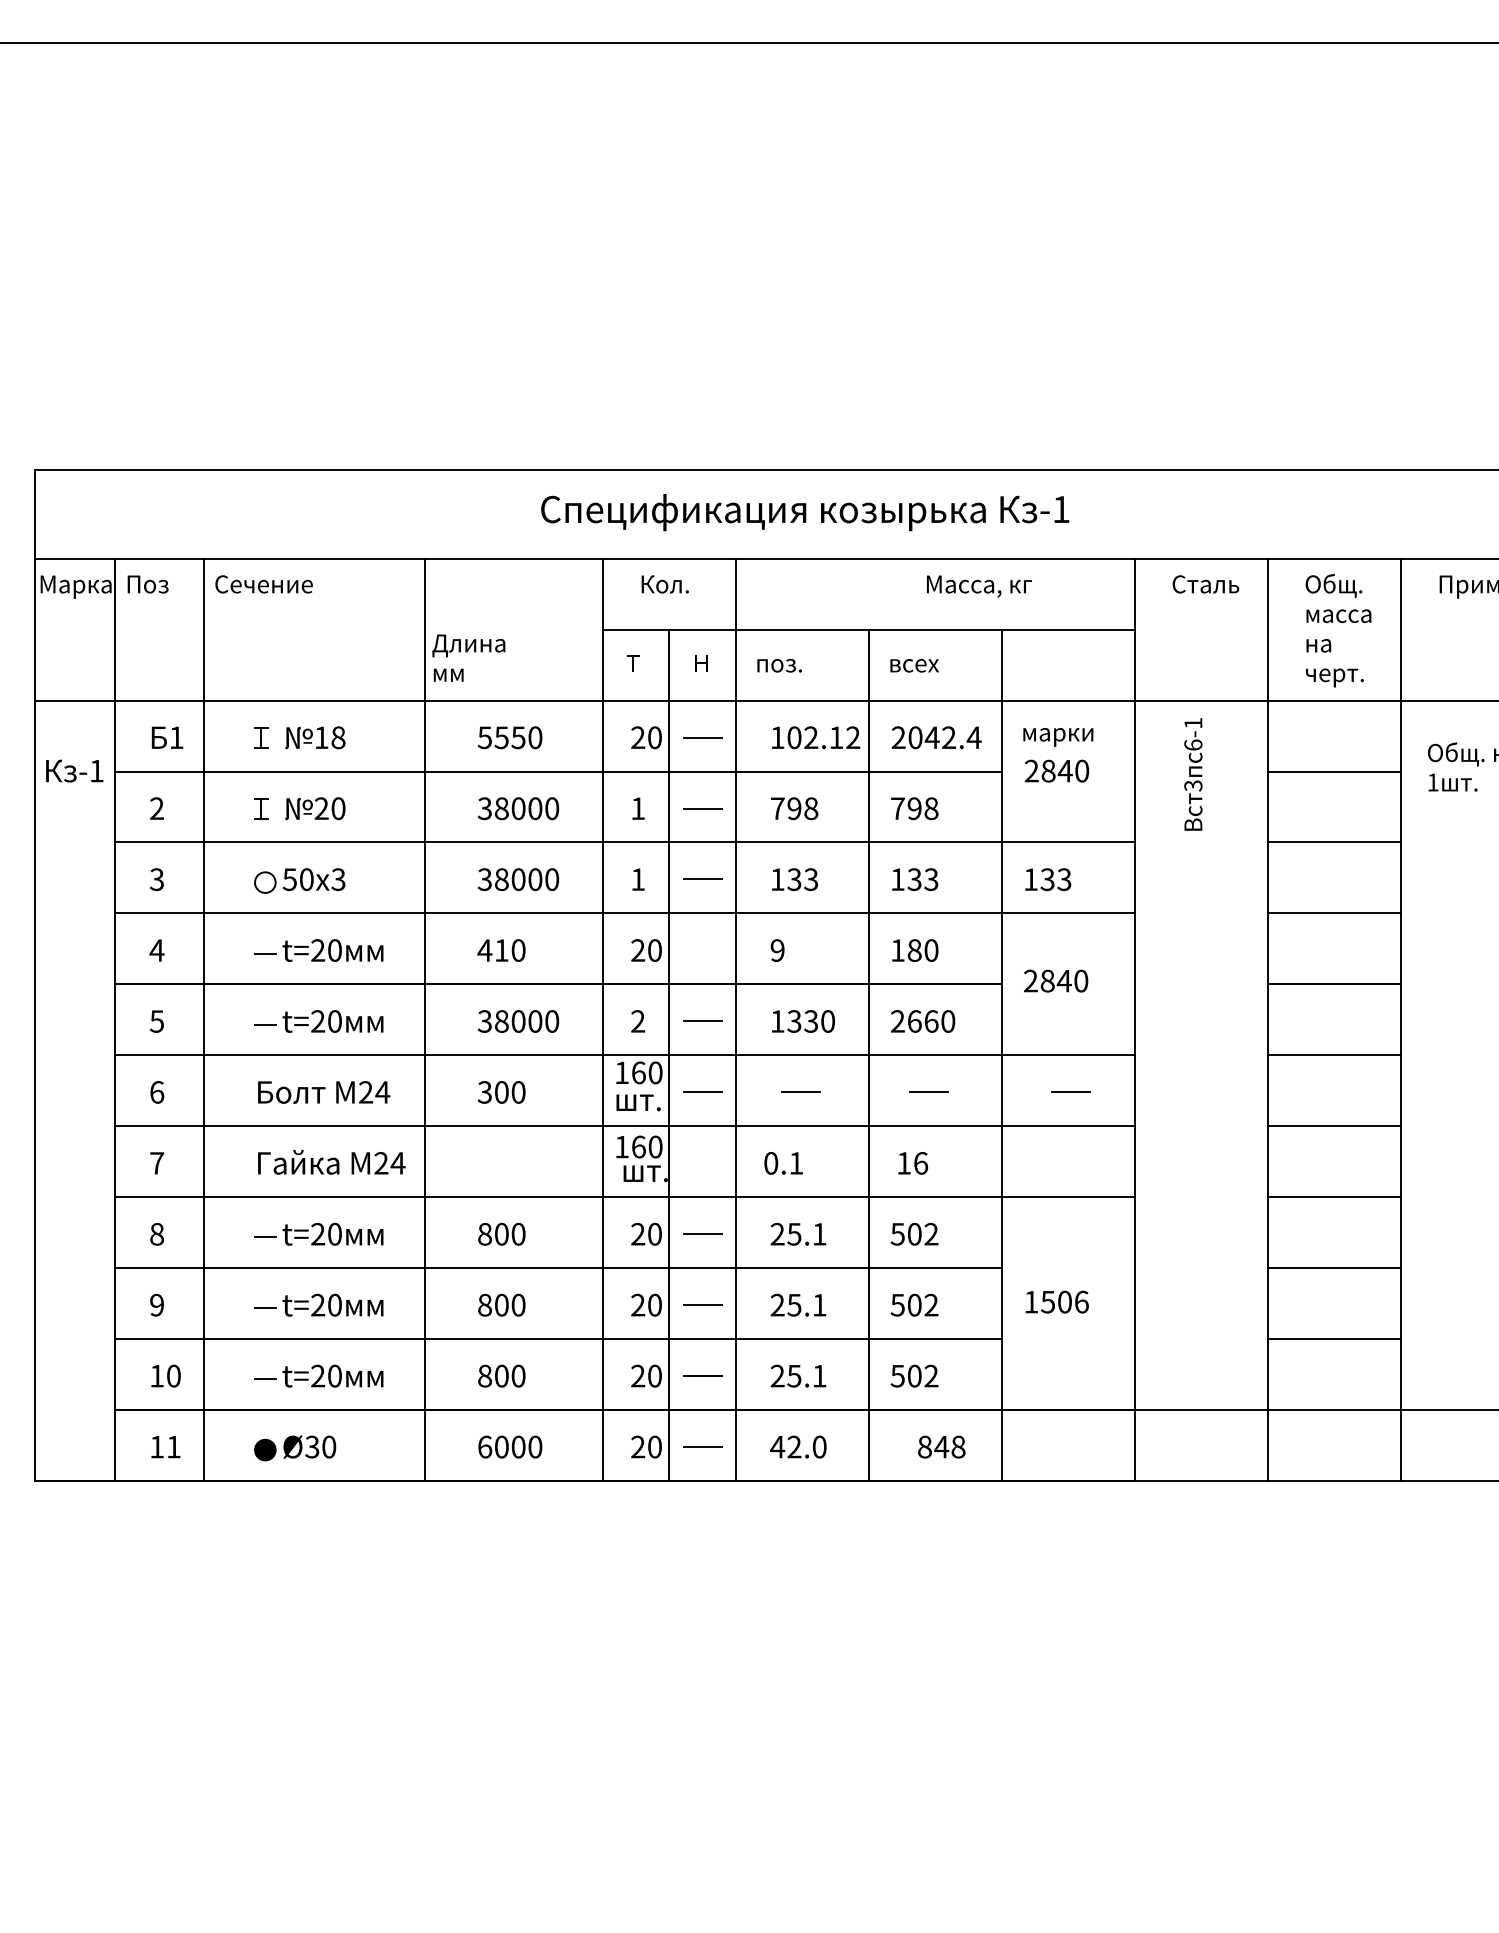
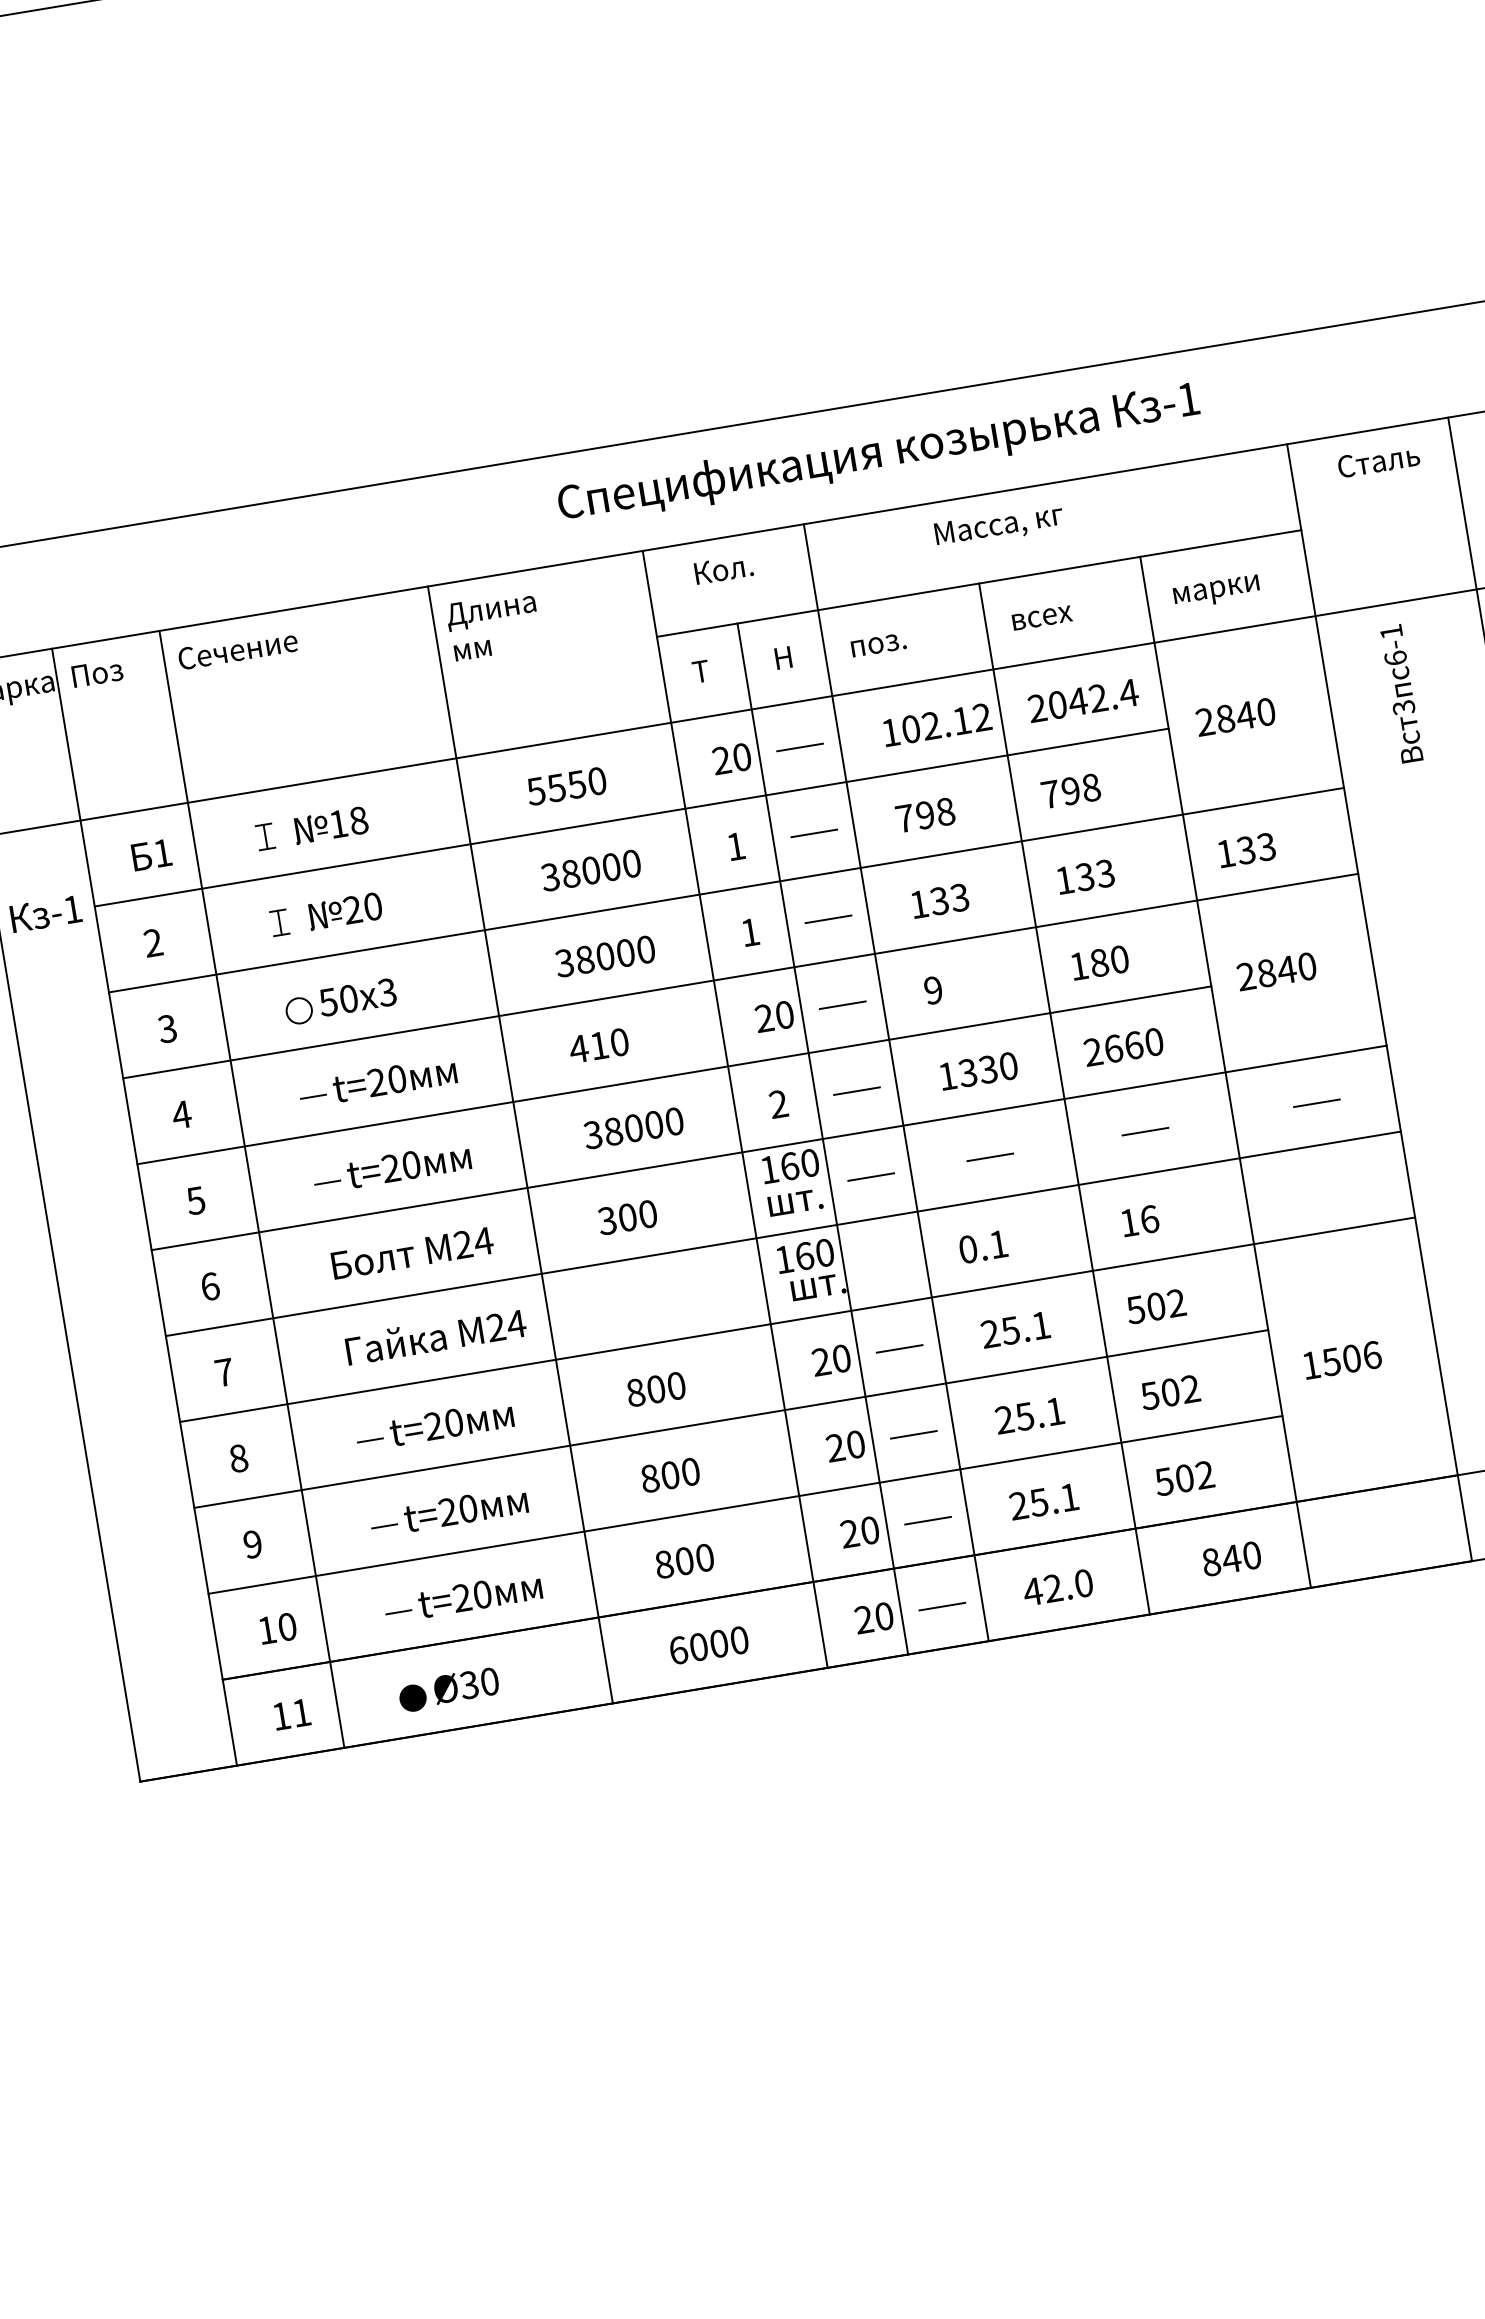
text: (979, 586) -> (999, 526), moved
text: (468, 657) -> (493, 625), moved
text: (1058, 737) -> (1217, 592), moved
line: (702, 950) -> (842, 1005), added
text: (958, 1447) -> (1252, 1556), 848 -> 840

